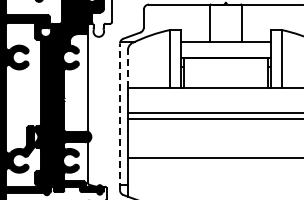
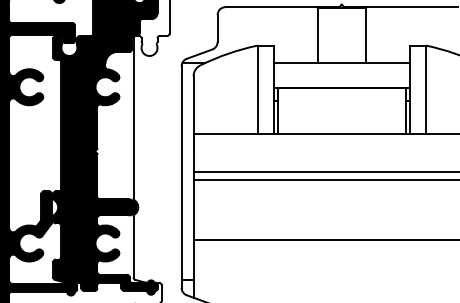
line: (127, 69) -> (192, 105), dashed -> solid
line: (119, 116) -> (180, 176), dashed -> solid

